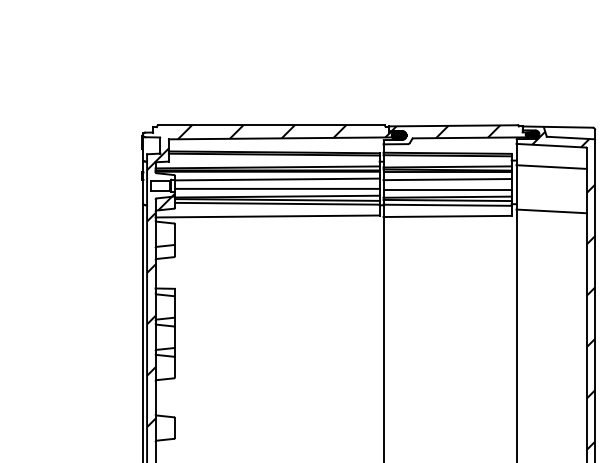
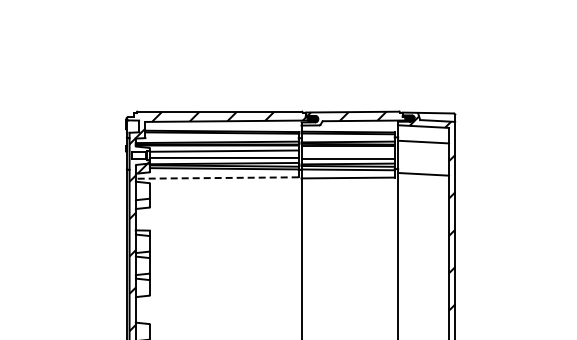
line: (446, 178) -> (347, 150), removed
line: (266, 217) -> (216, 178), solid -> dashed

